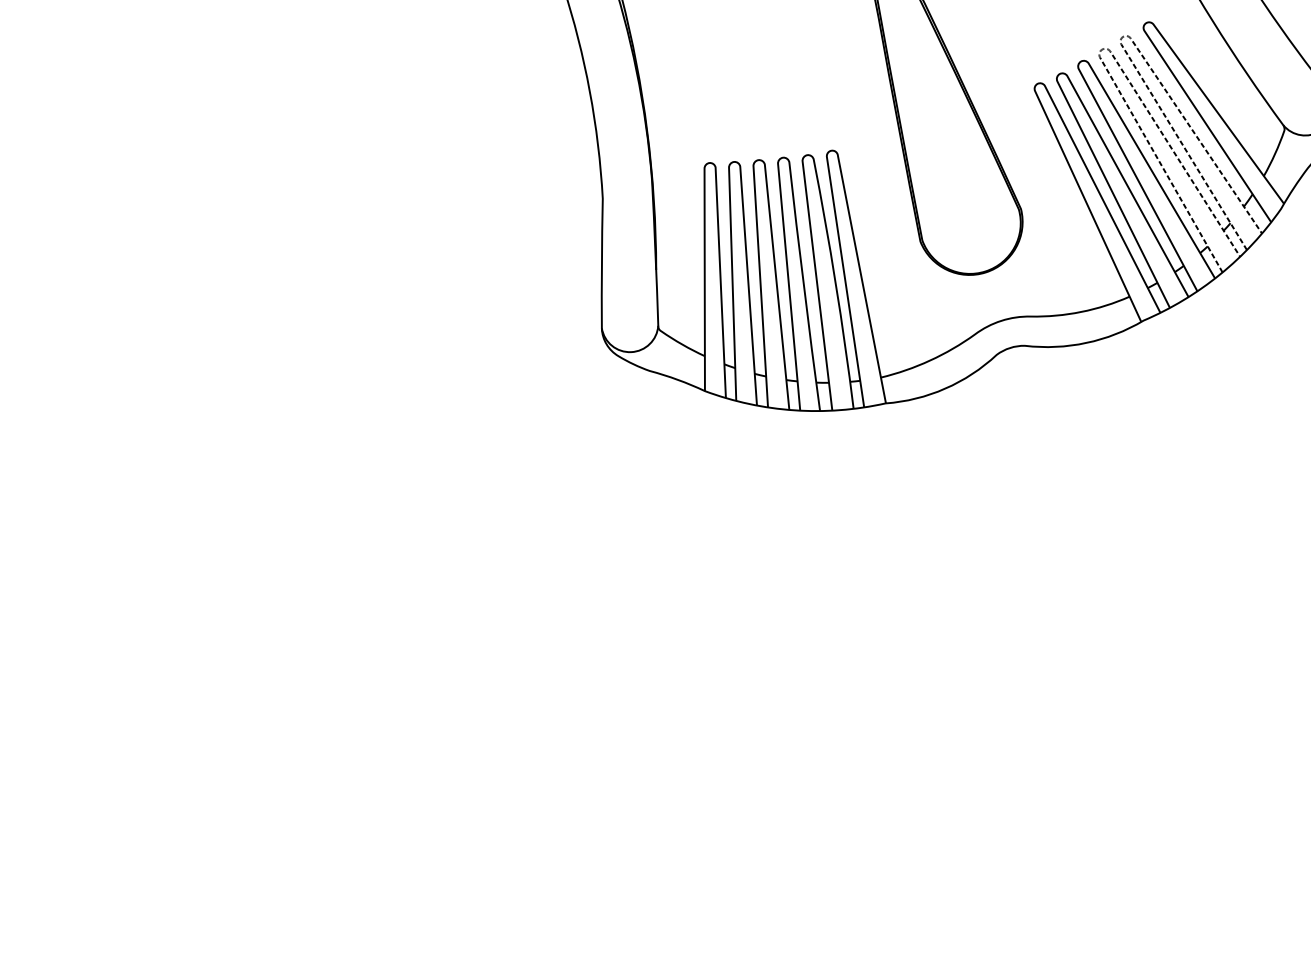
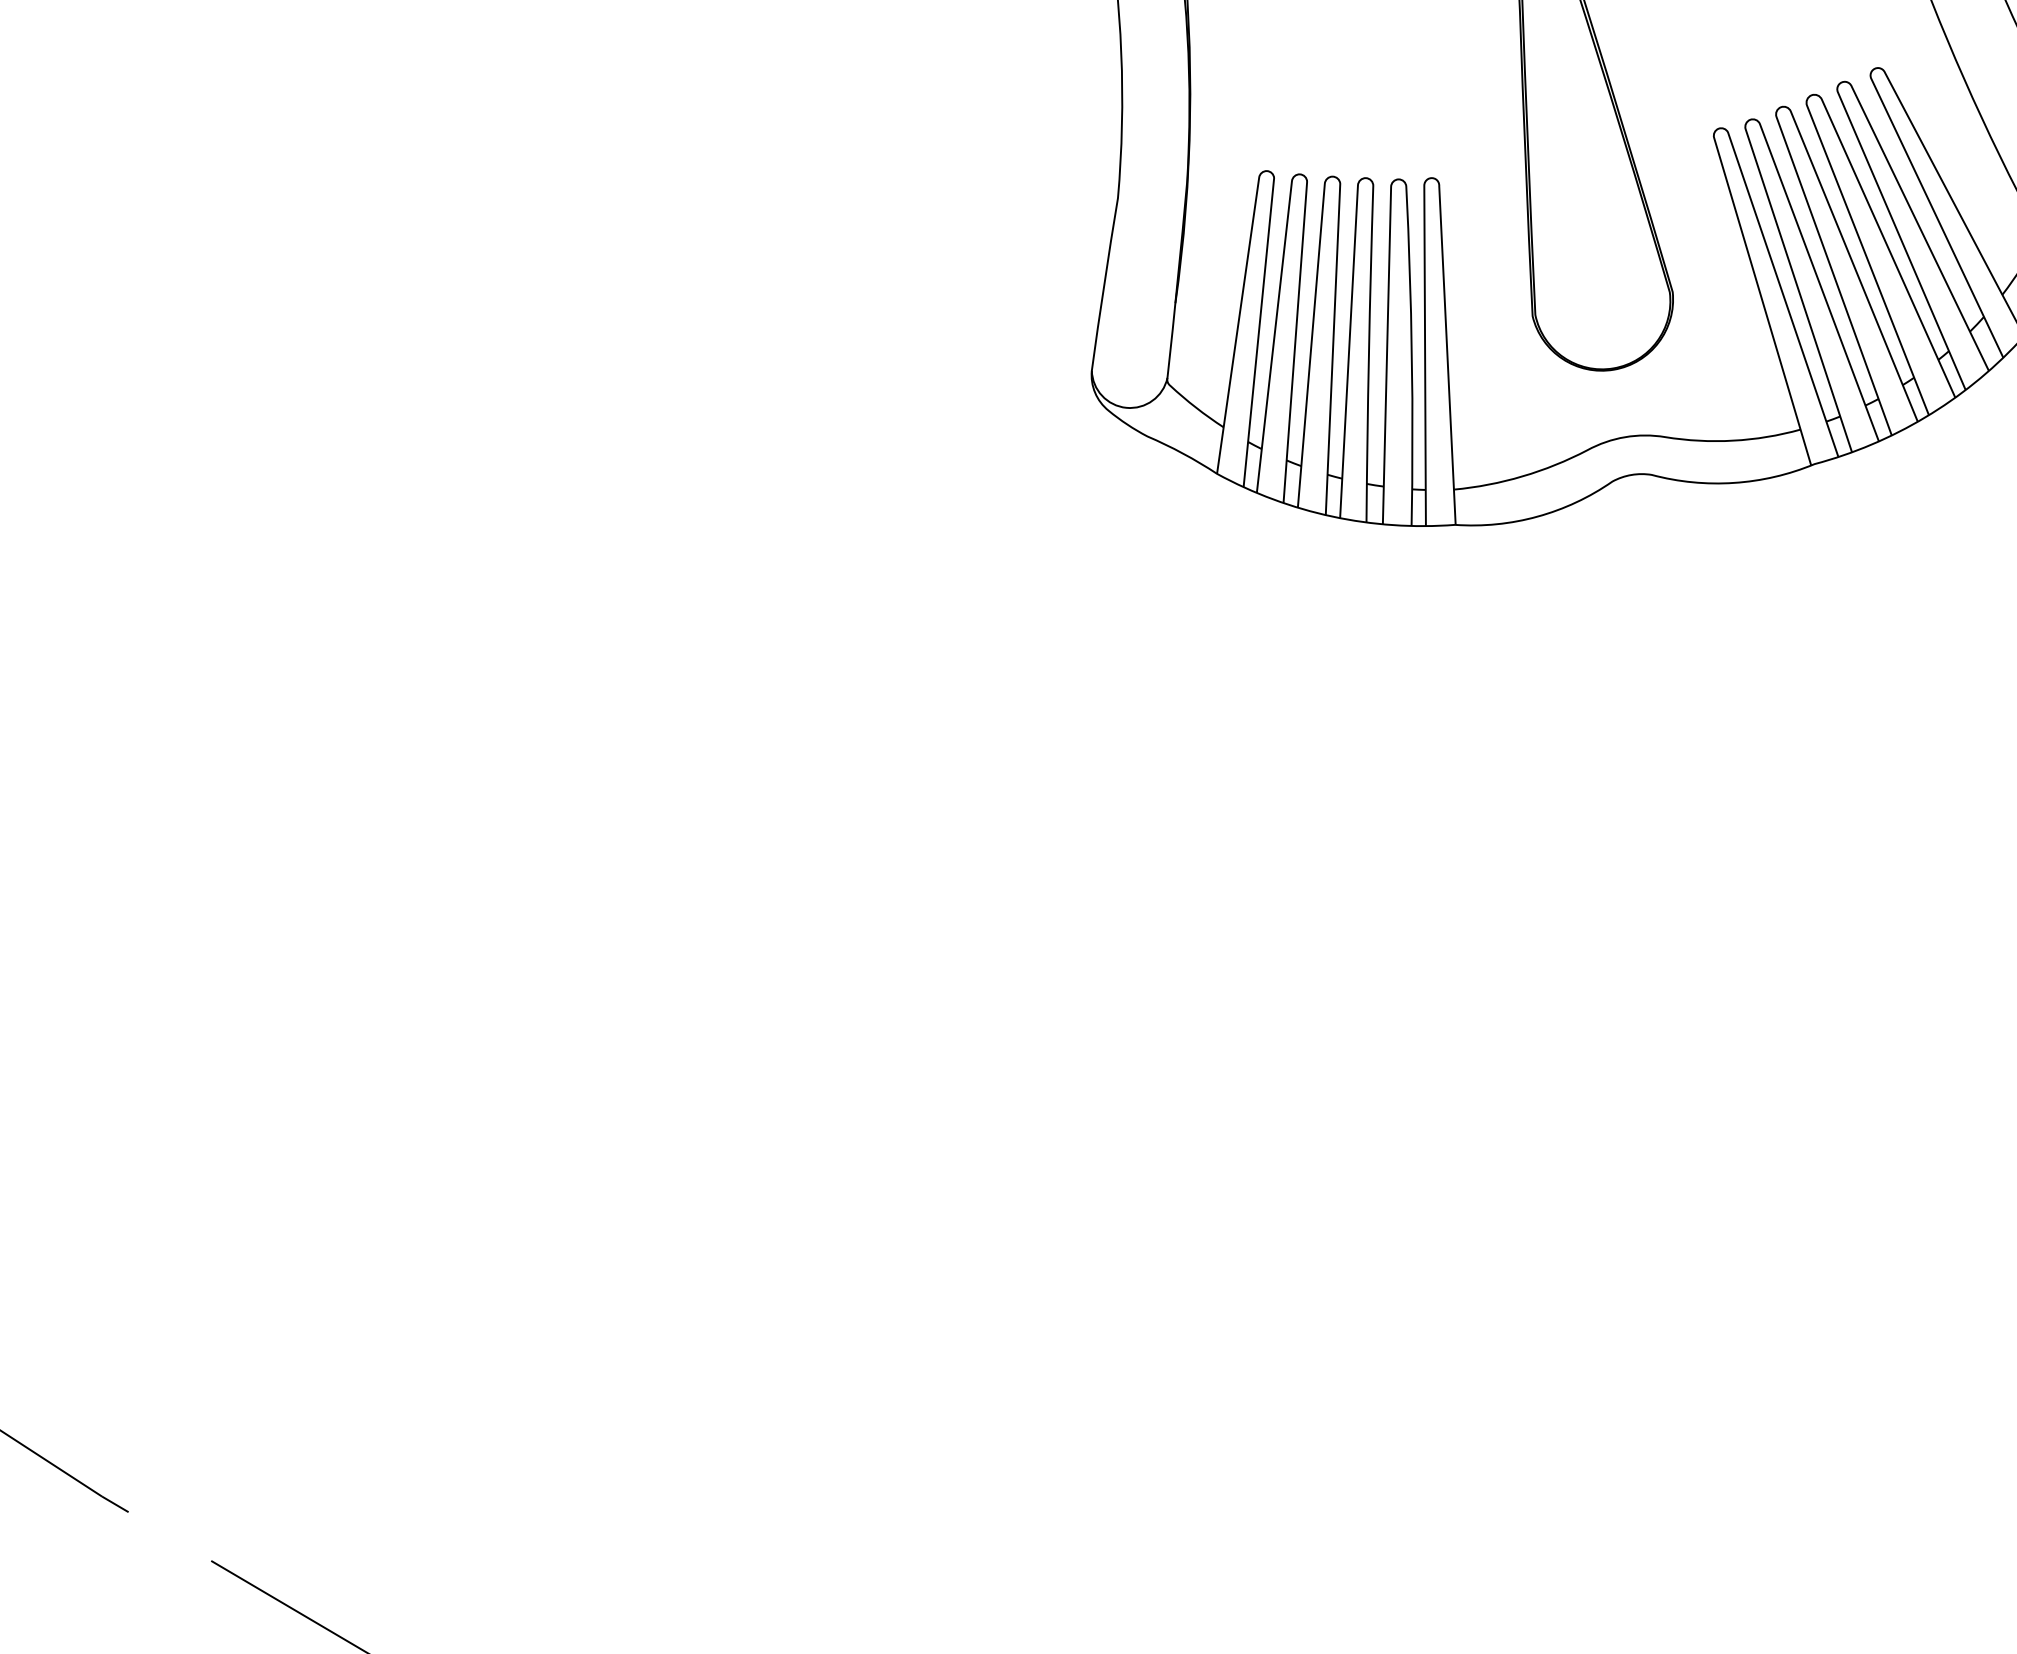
line: (1121, 38) -> (1839, 84), dashed -> solid
line: (1101, 50) -> (1810, 96), dashed -> solid

